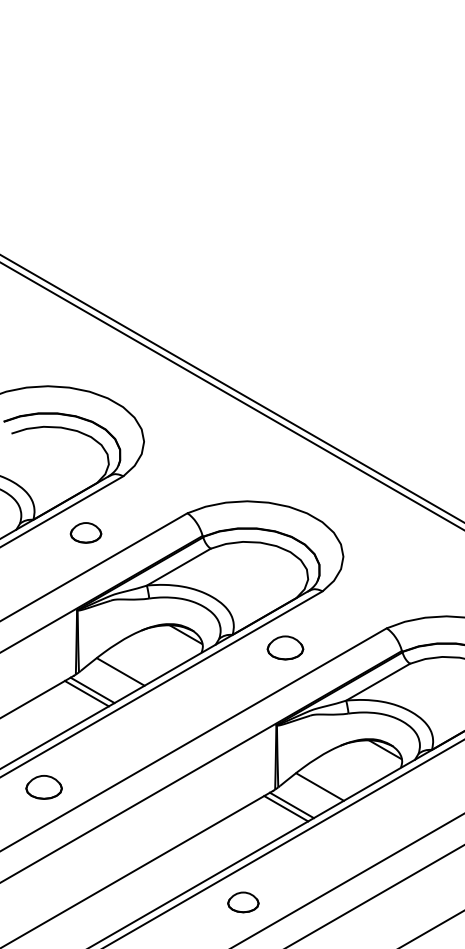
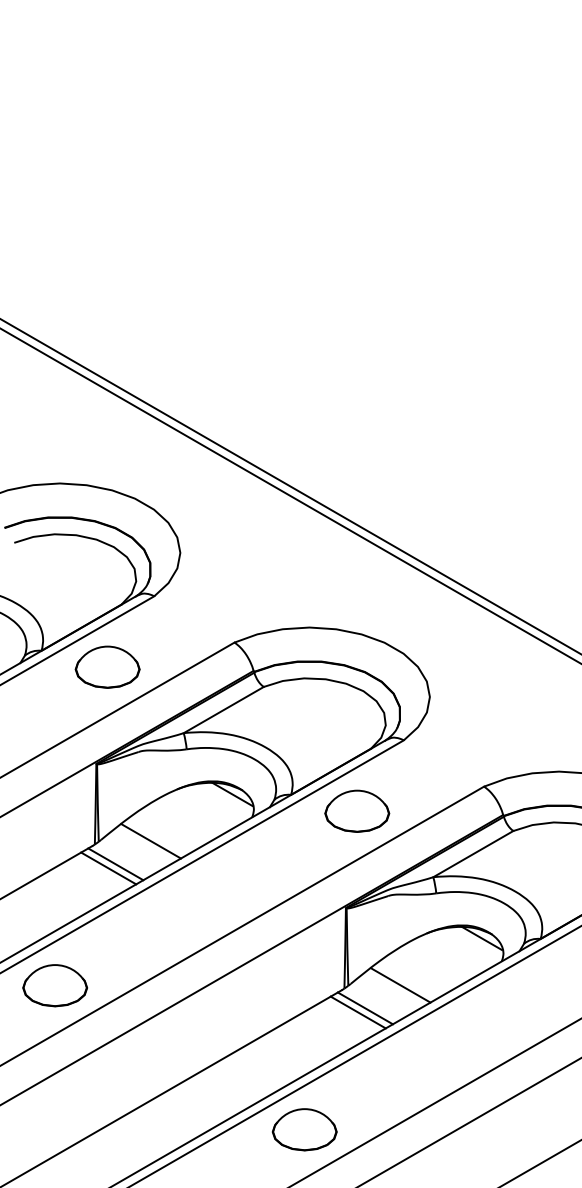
part: (85, 532) -> (107, 666), size x1.67
part: (285, 647) -> (357, 810), size x1.43
part: (43, 787) -> (54, 985), size x1.43
part: (243, 902) -> (304, 1129), size x1.67

